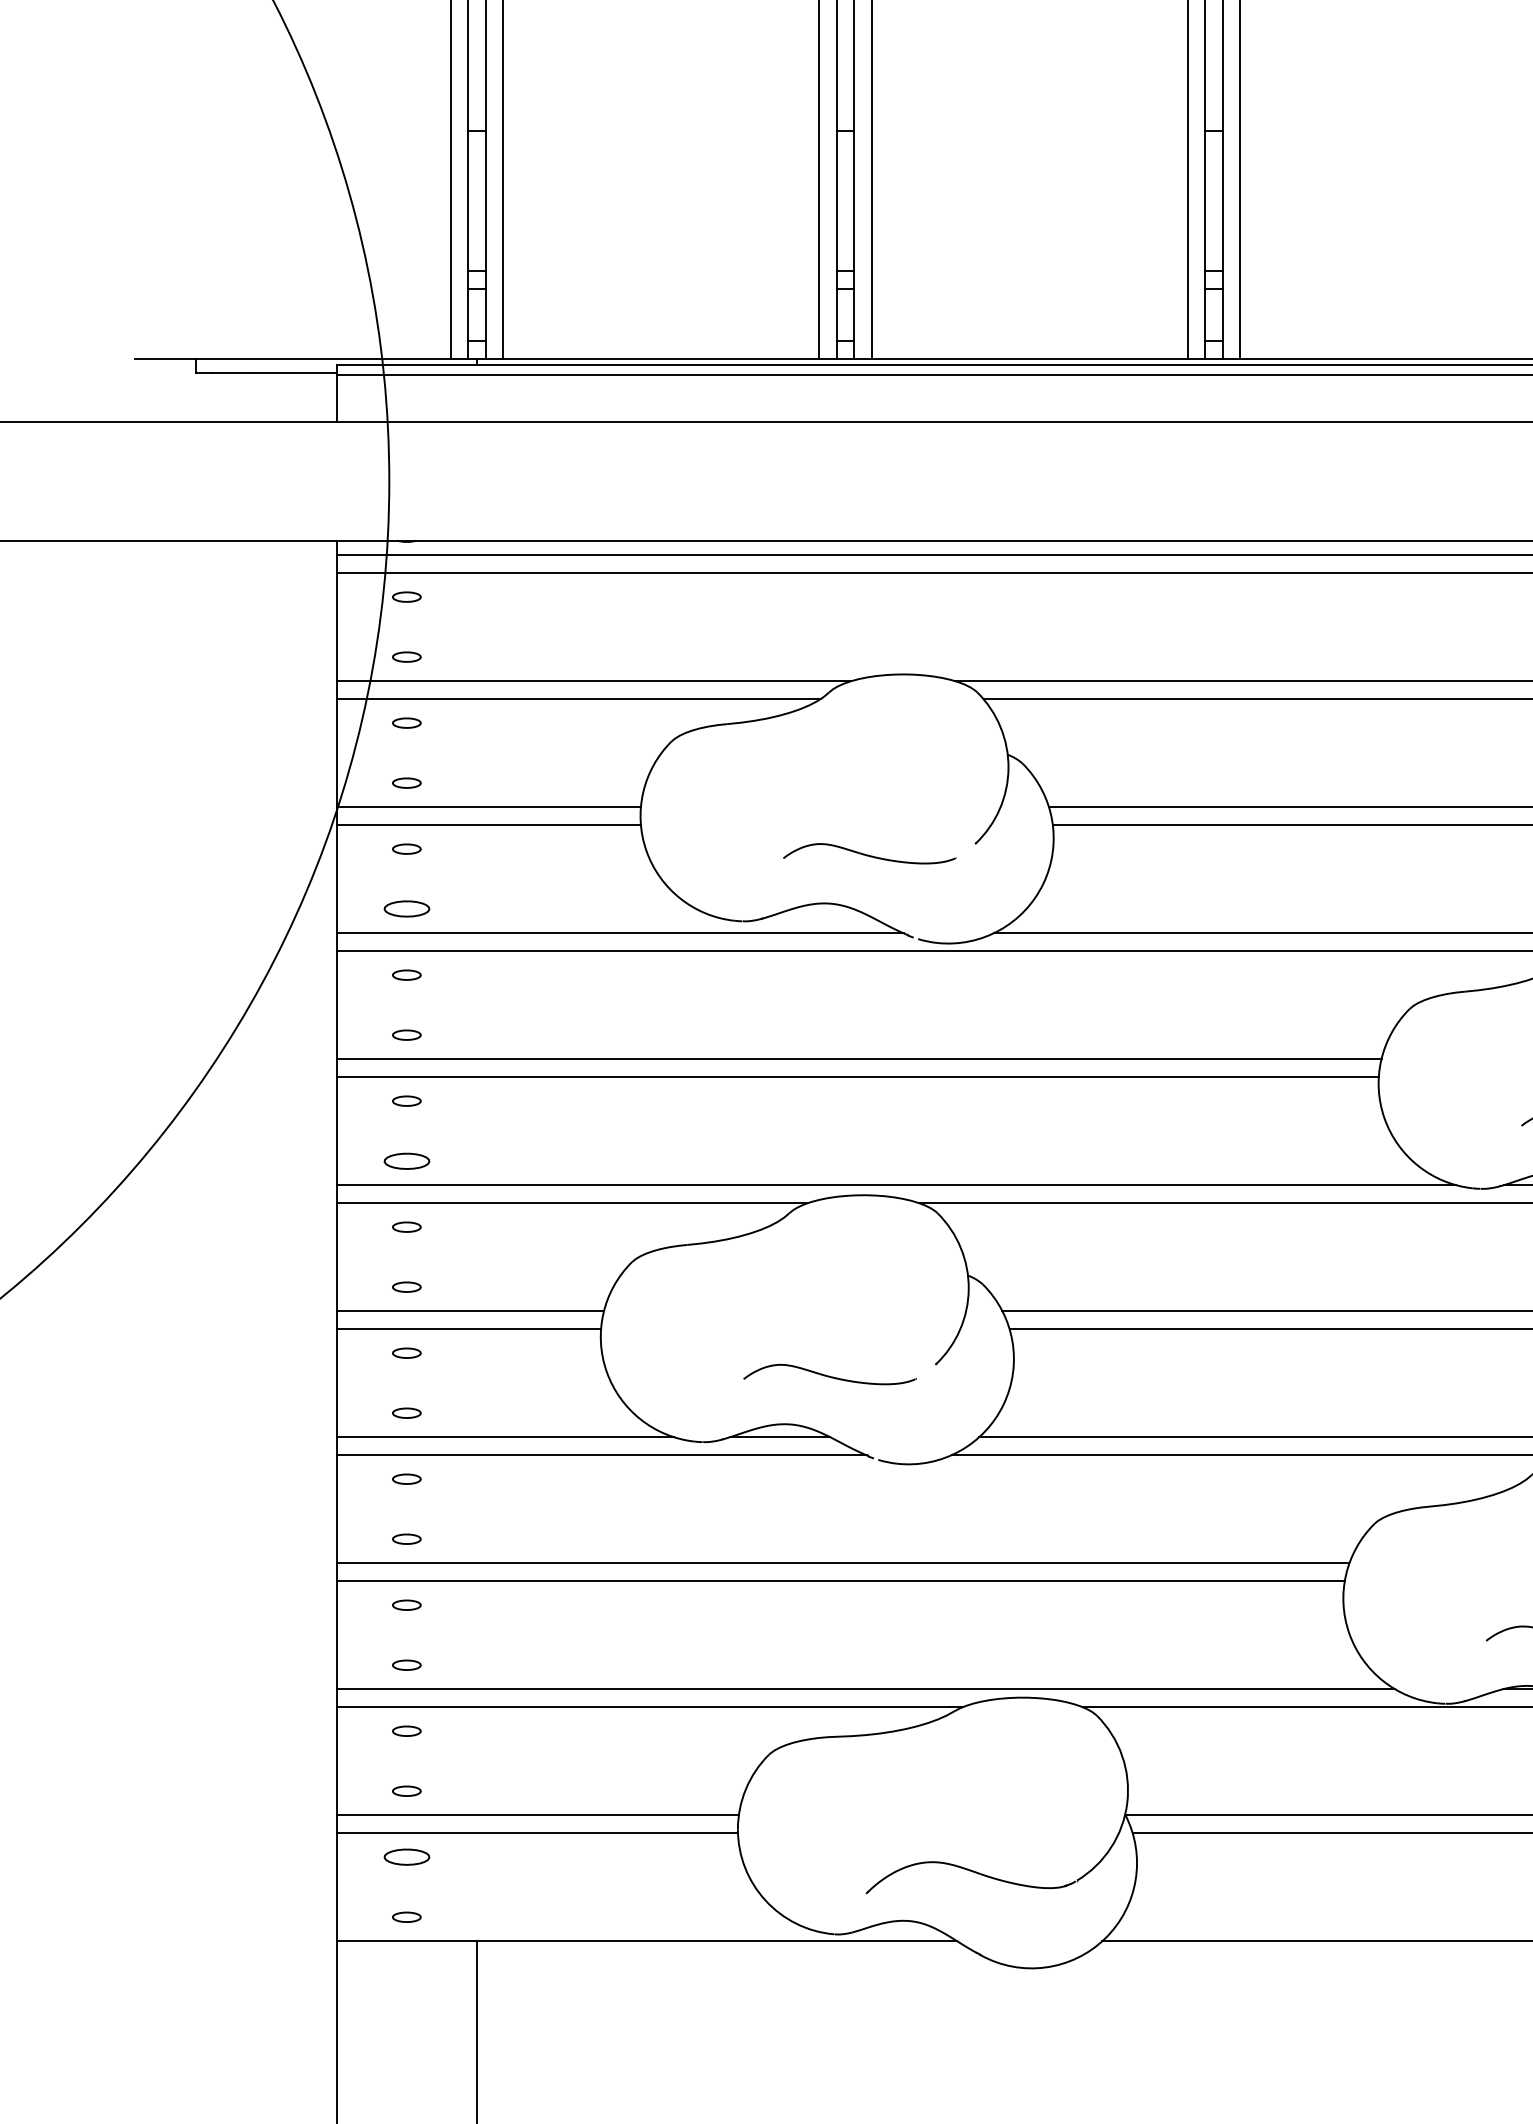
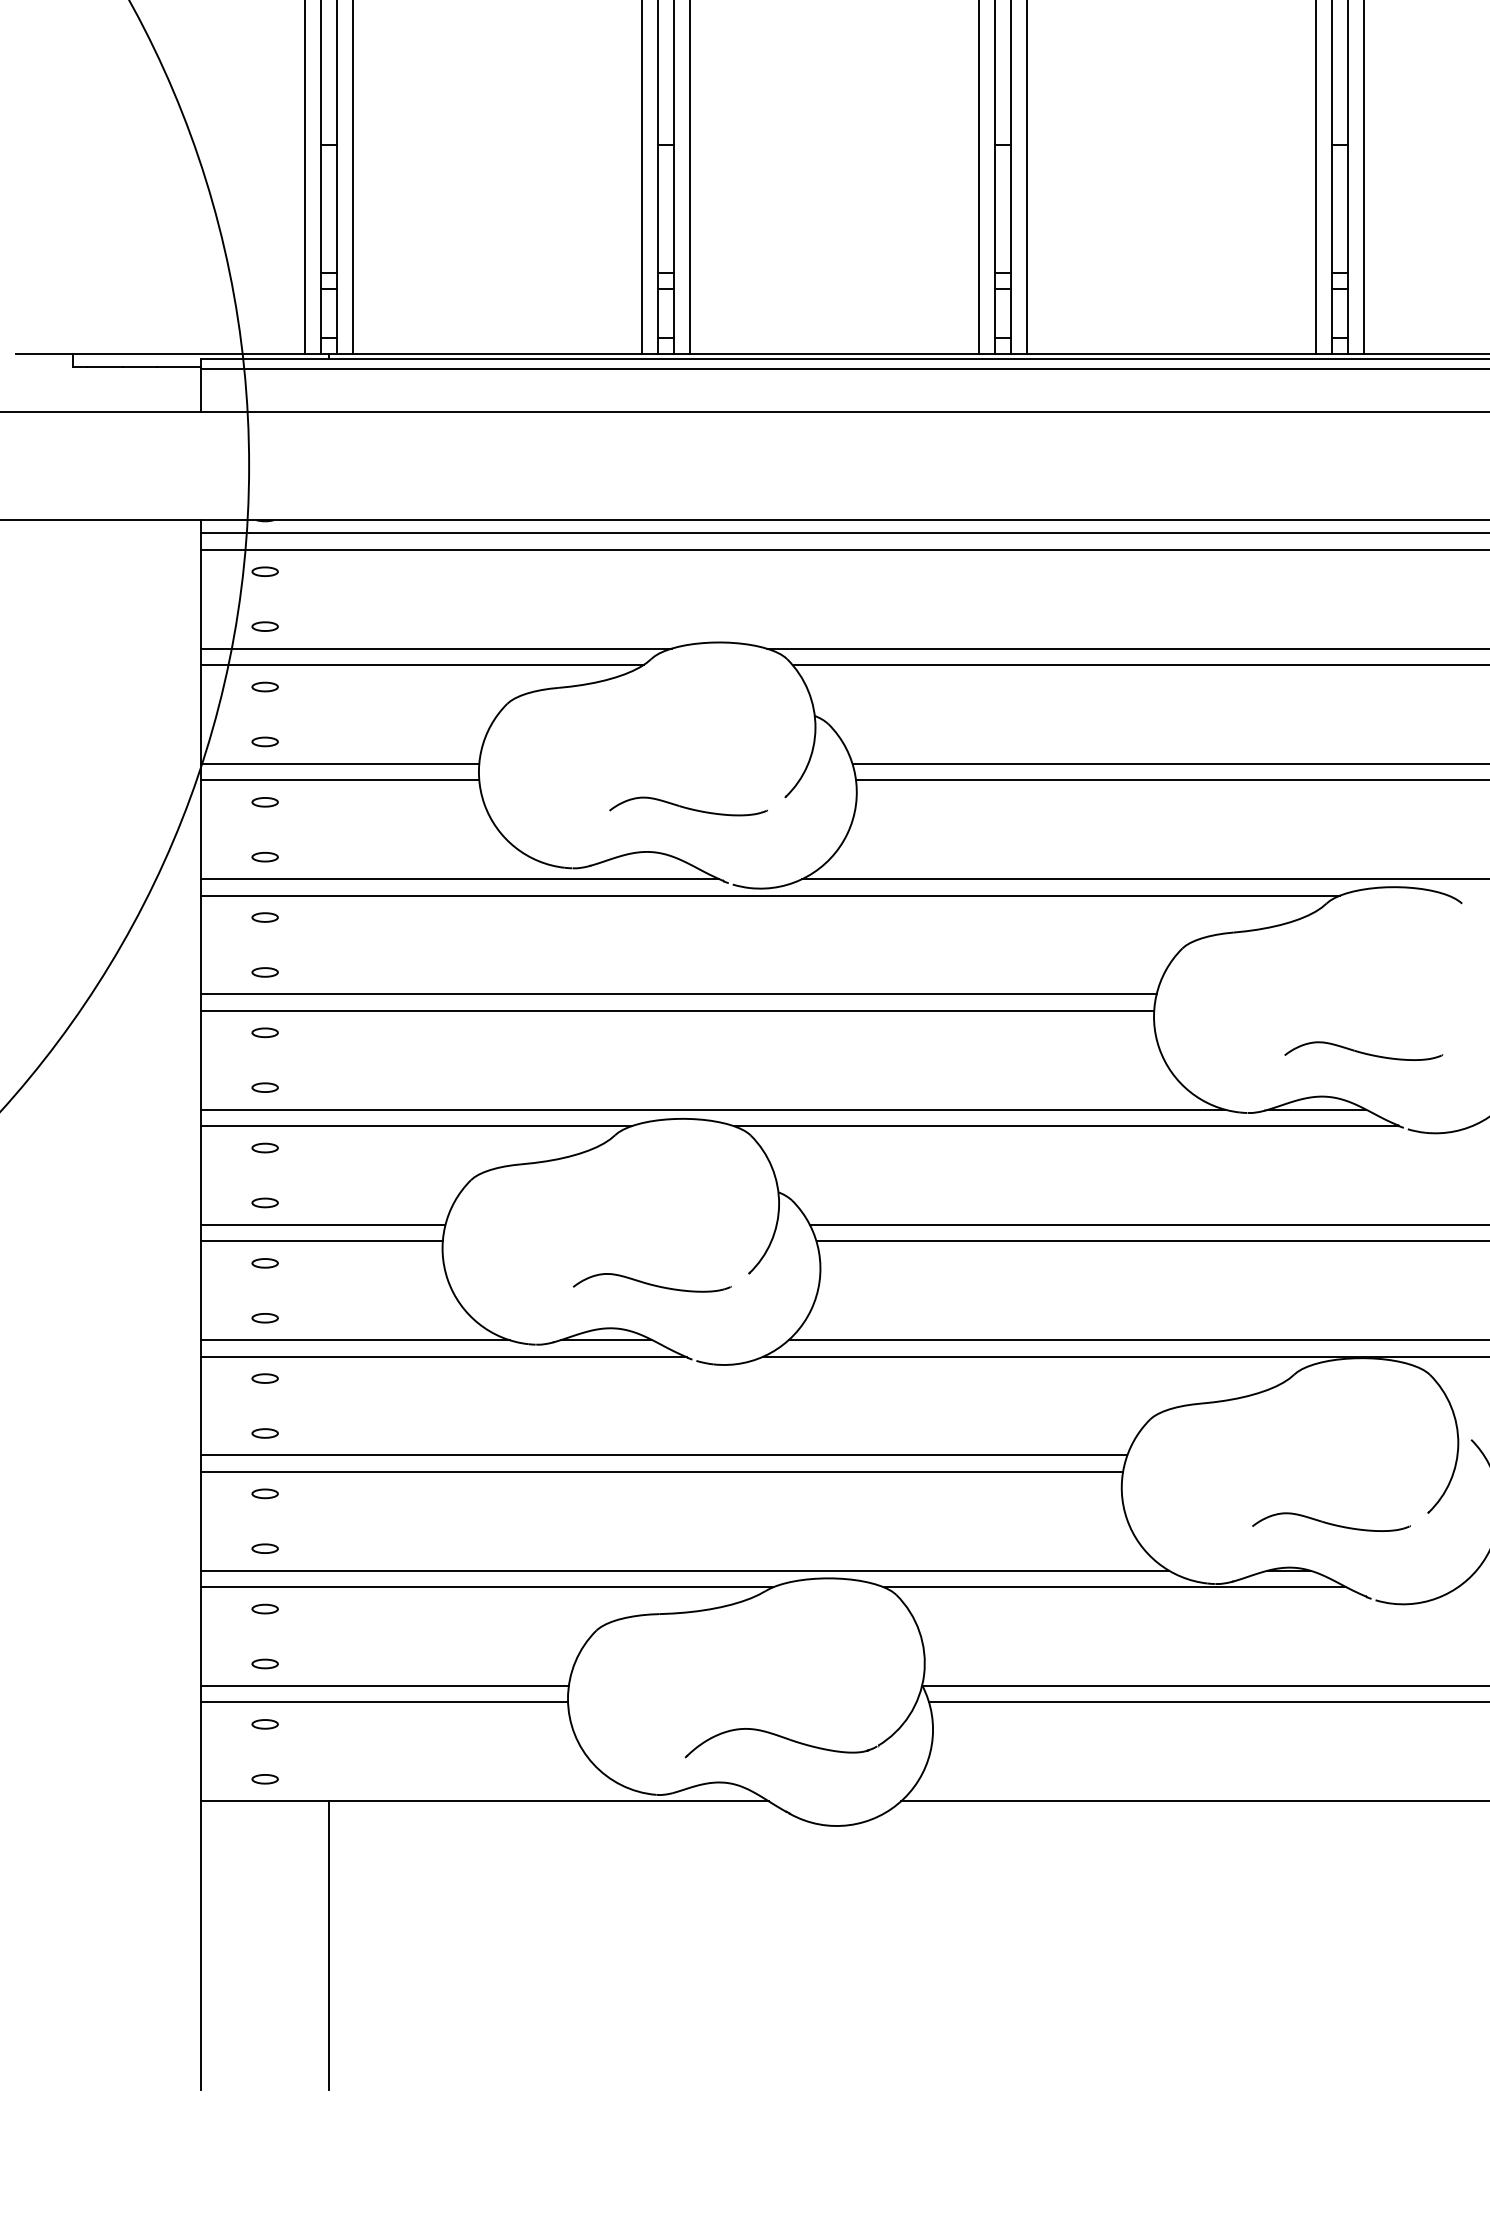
part: (406, 909) -> (264, 857), size x0.62
part: (406, 1160) -> (264, 1087), size x0.62
part: (406, 1857) -> (264, 1724), size x0.62

